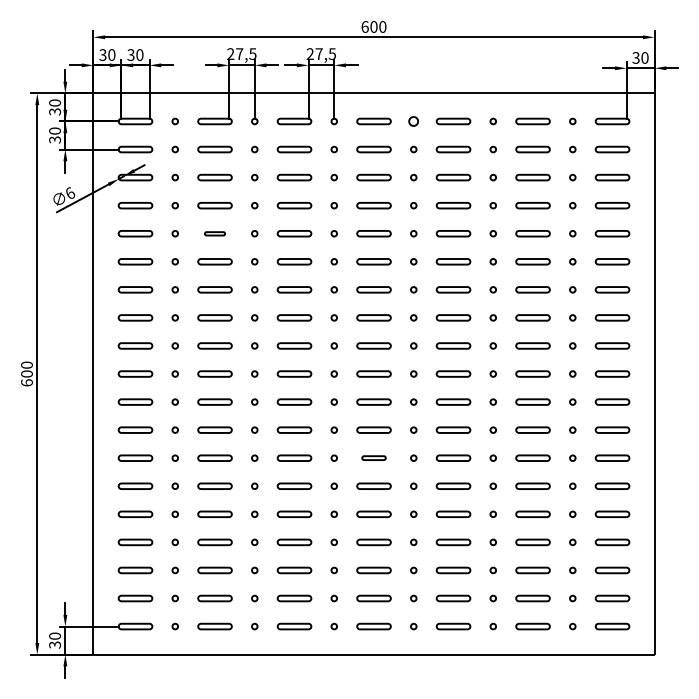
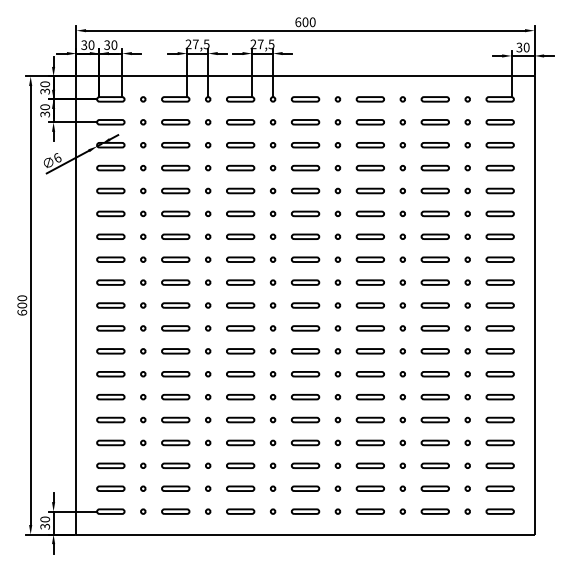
circle: (413, 121) -> (337, 99), size x0.62
part: (214, 233) -> (175, 190), size x1.67
part: (373, 457) -> (305, 373), size x1.43

